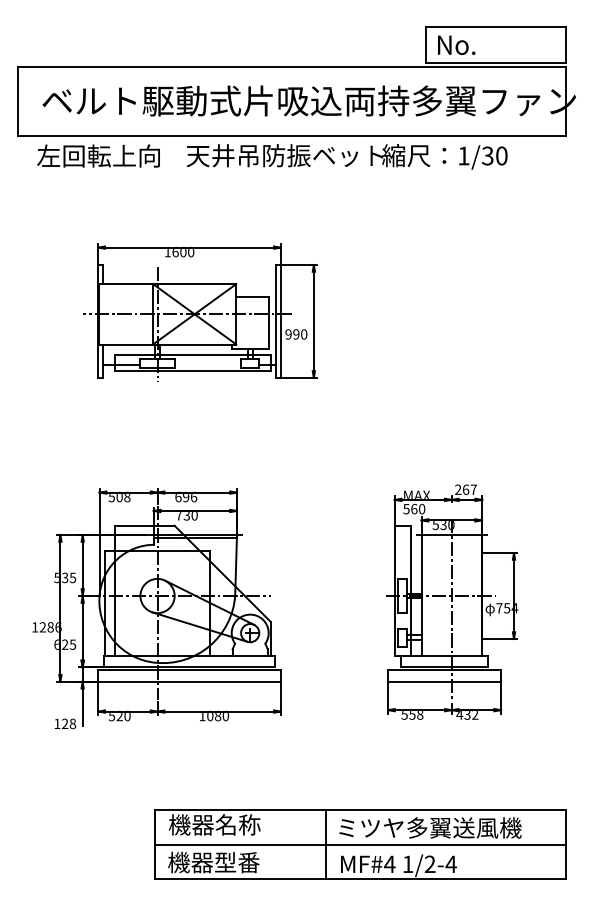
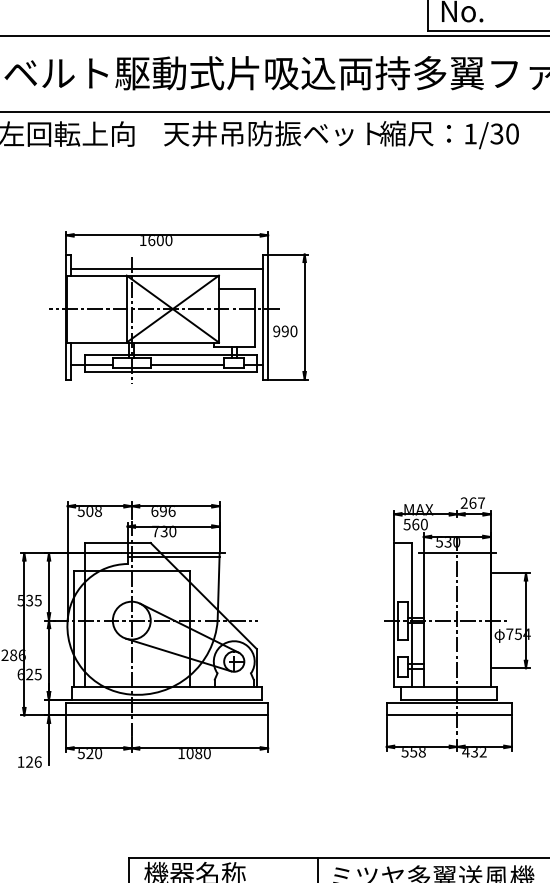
line: (189, 278) -> (167, 269), added
line: (207, 364) -> (187, 364), added
text: (72, 723) -> (37, 761), 128 -> 126

